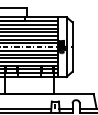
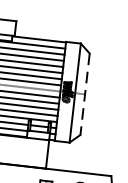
line: (72, 47) -> (84, 94), solid -> dashed

